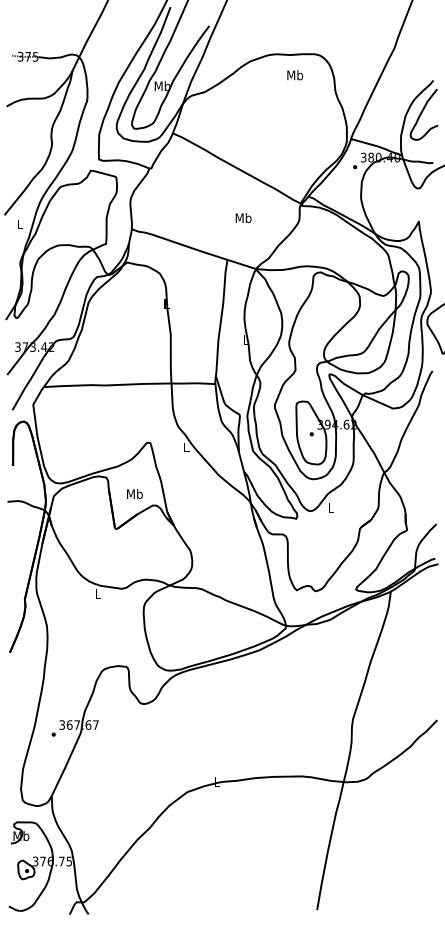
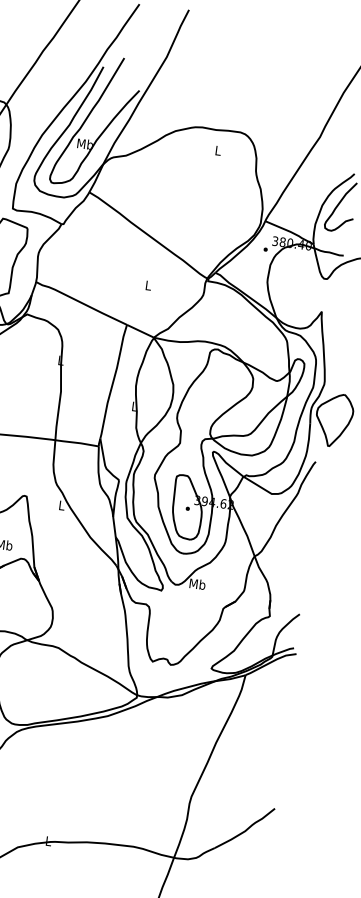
text: (295, 75) -> (218, 150), Mb -> L
text: (243, 218) -> (148, 285), Mb -> L
text: (331, 507) -> (197, 583), L -> Mb

